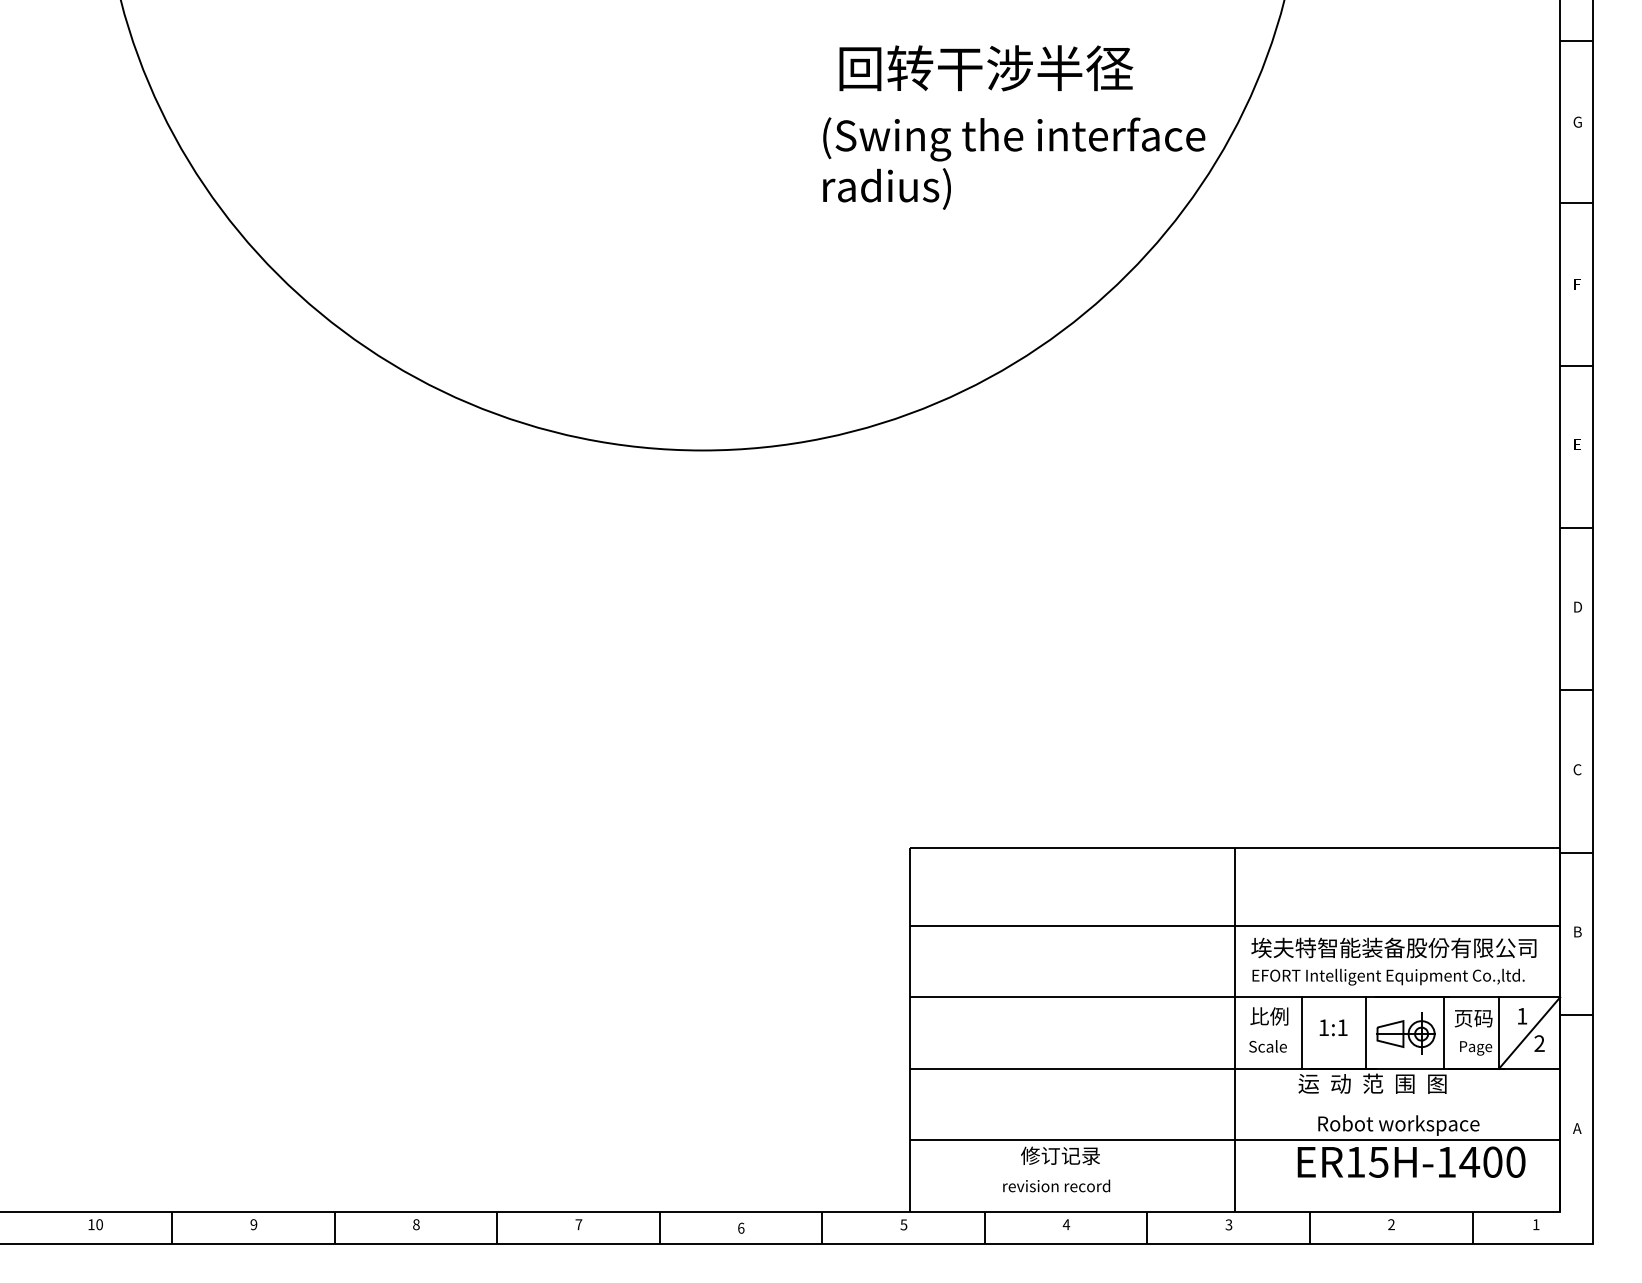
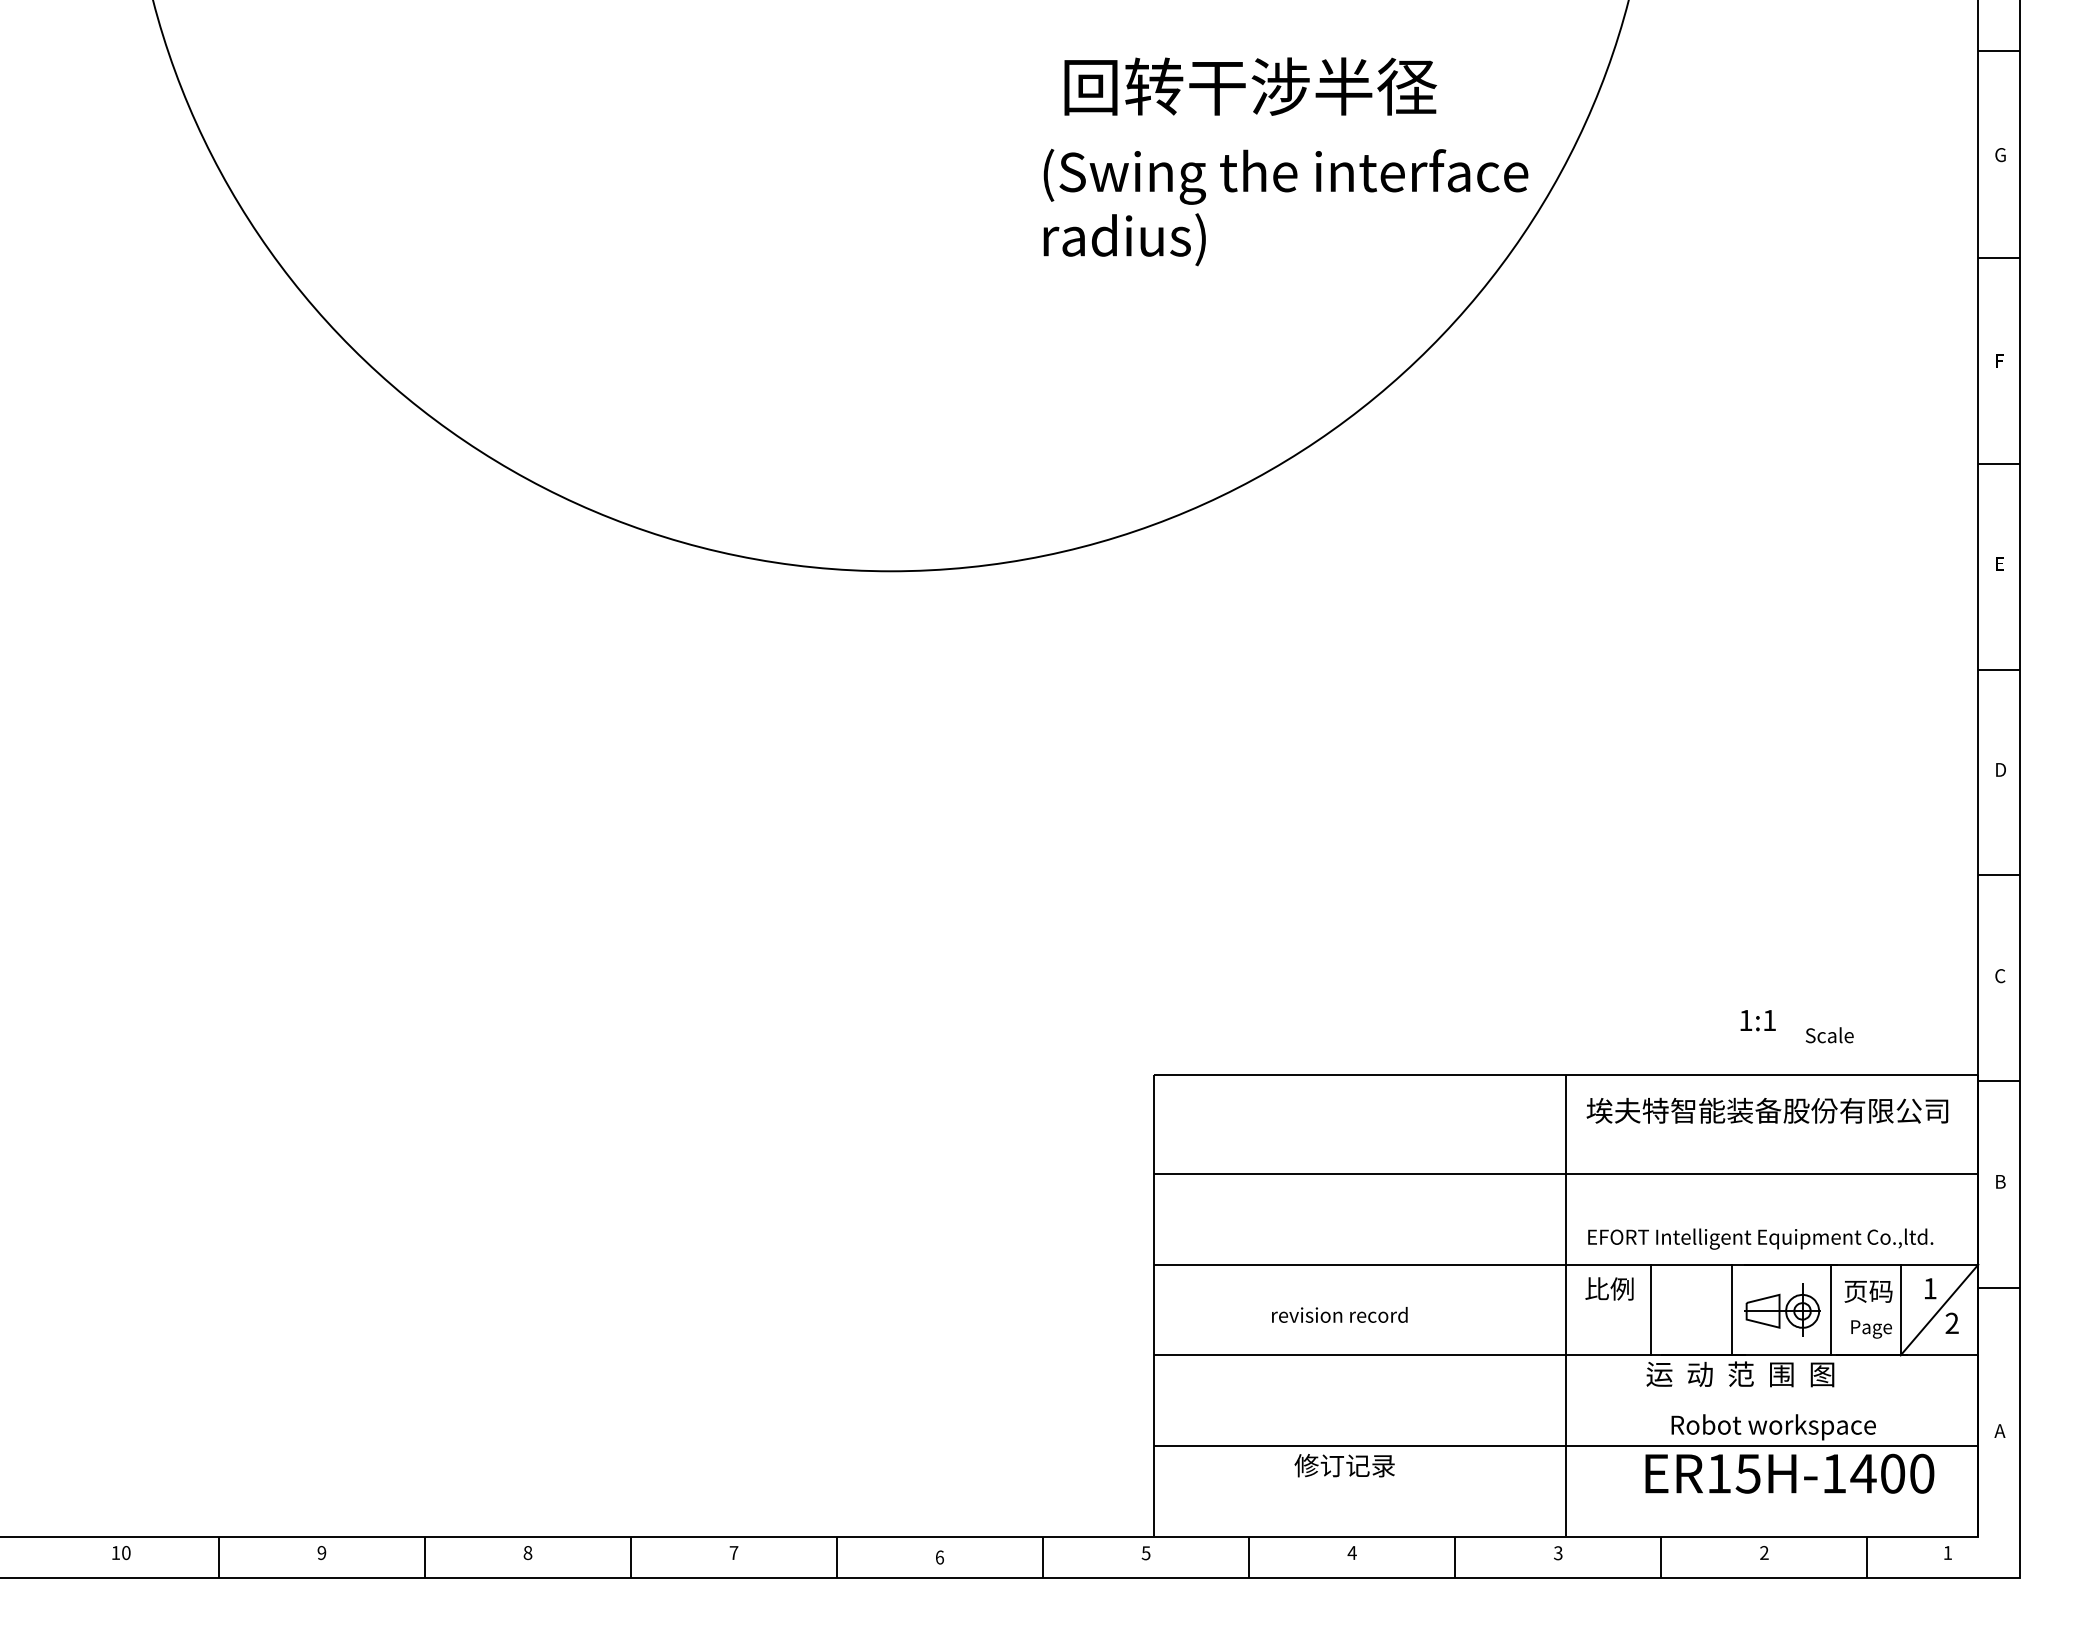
text: (1393, 947) -> (1766, 1110), moved
text: (1333, 1027) -> (1758, 1020), moved
text: (1267, 1046) -> (1829, 1035), moved
text: (1056, 1185) -> (1339, 1314), moved

